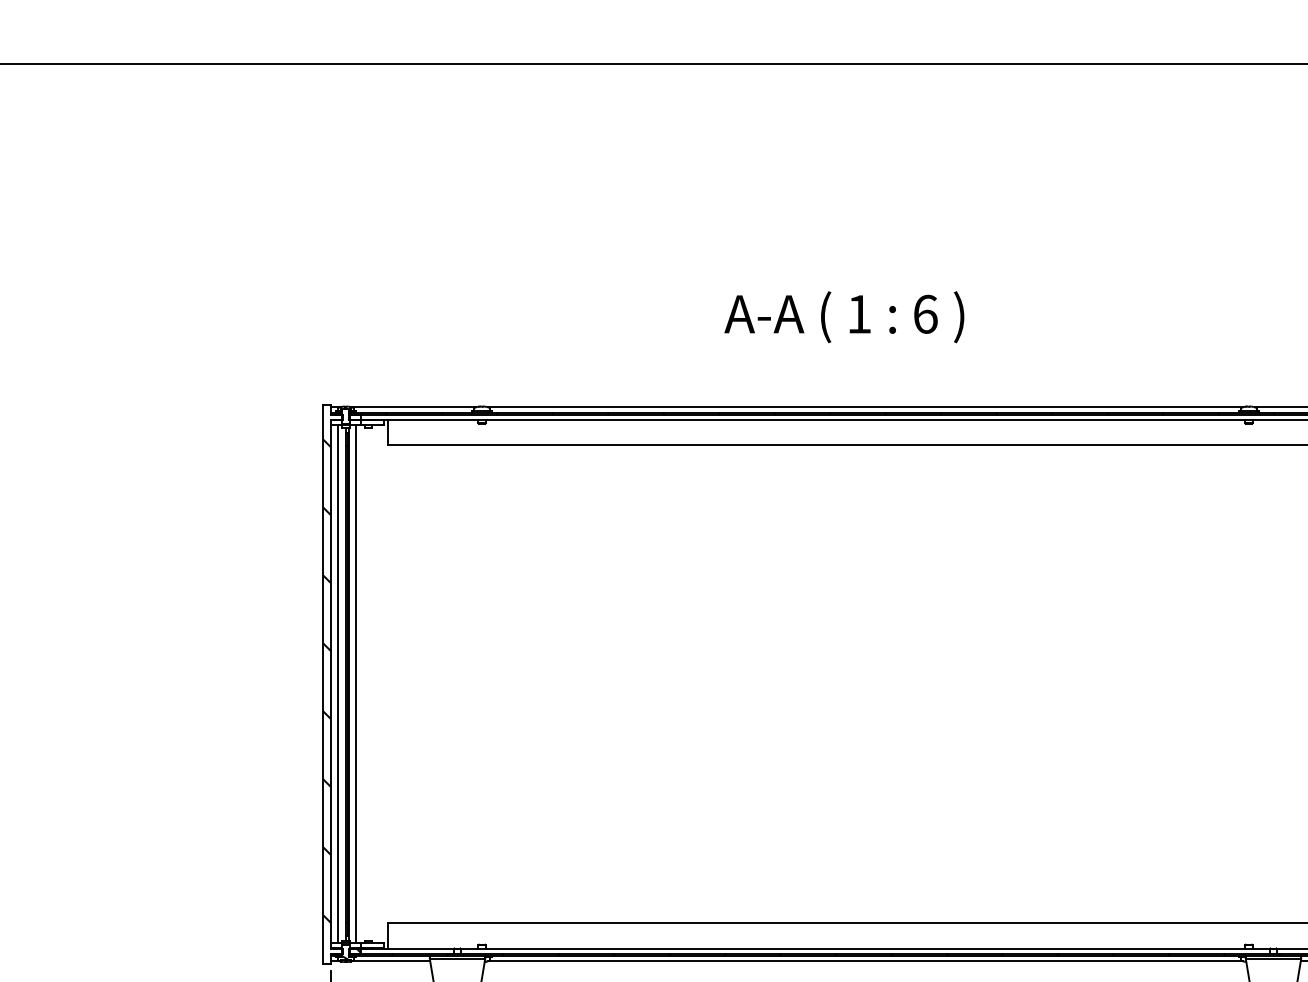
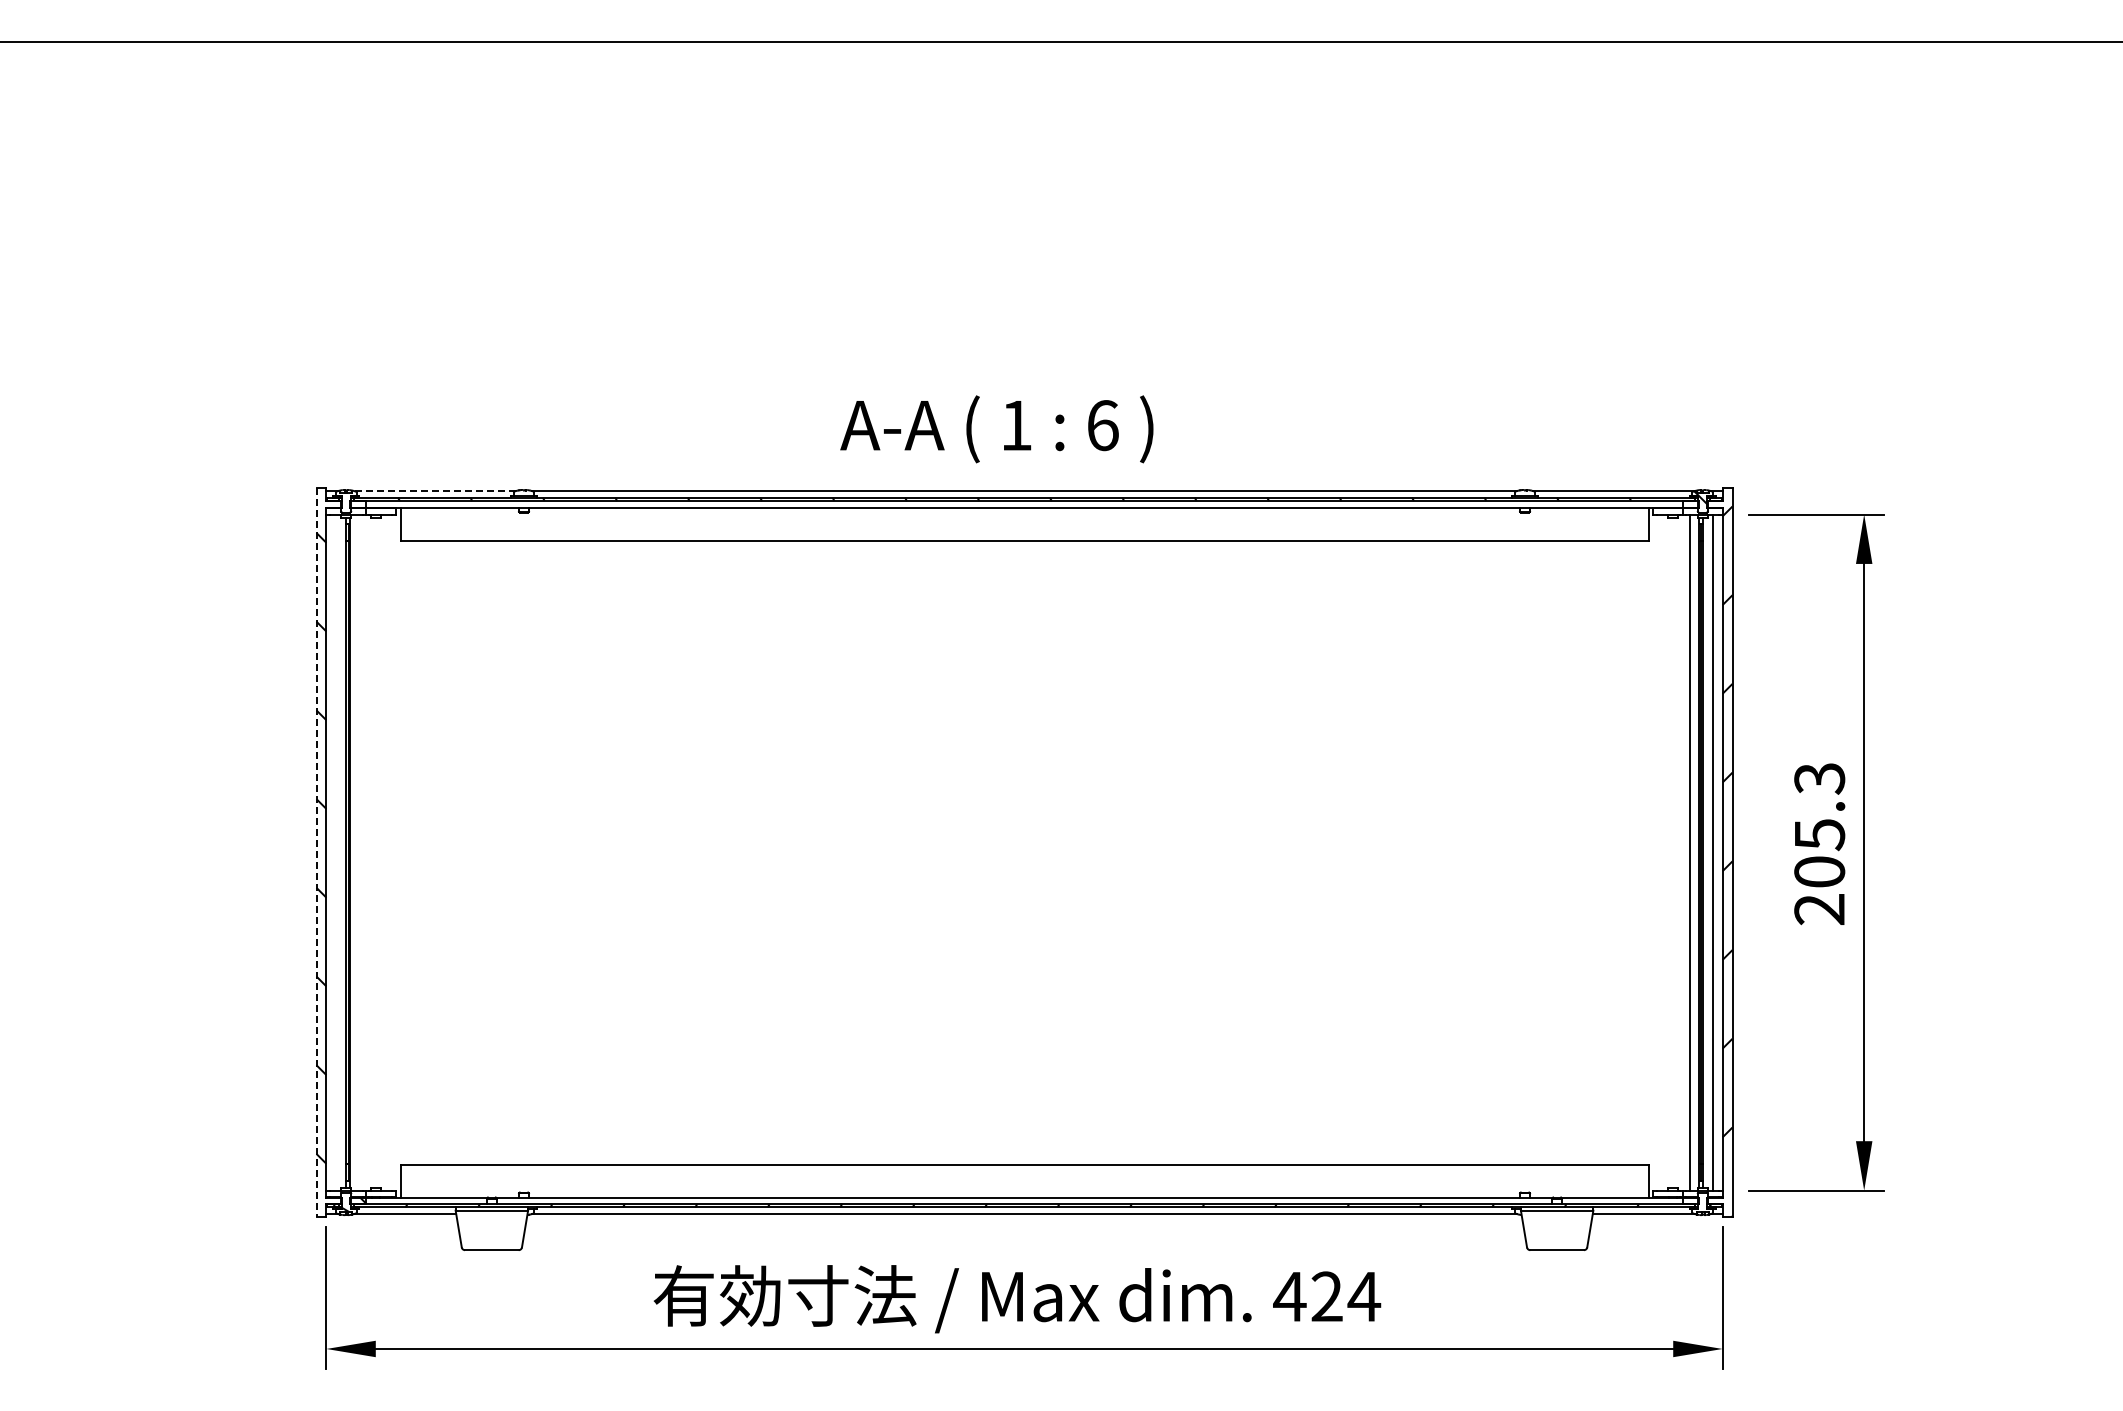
text: (844, 317) -> (996, 429), moved
line: (414, 407) -> (435, 491), solid -> dashed
line: (323, 684) -> (316, 852), solid -> dashed
line: (338, 684) -> (336, 852), removed
line: (356, 684) -> (359, 852), removed

